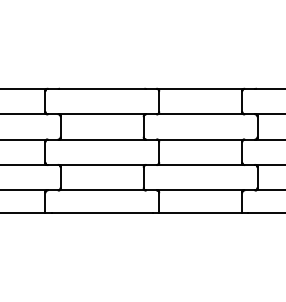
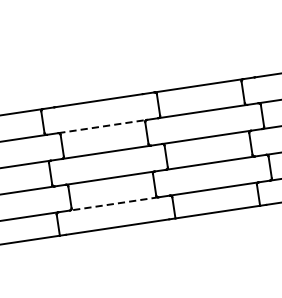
line: (102, 114) -> (102, 126), solid -> dashed
line: (102, 190) -> (114, 204), solid -> dashed

